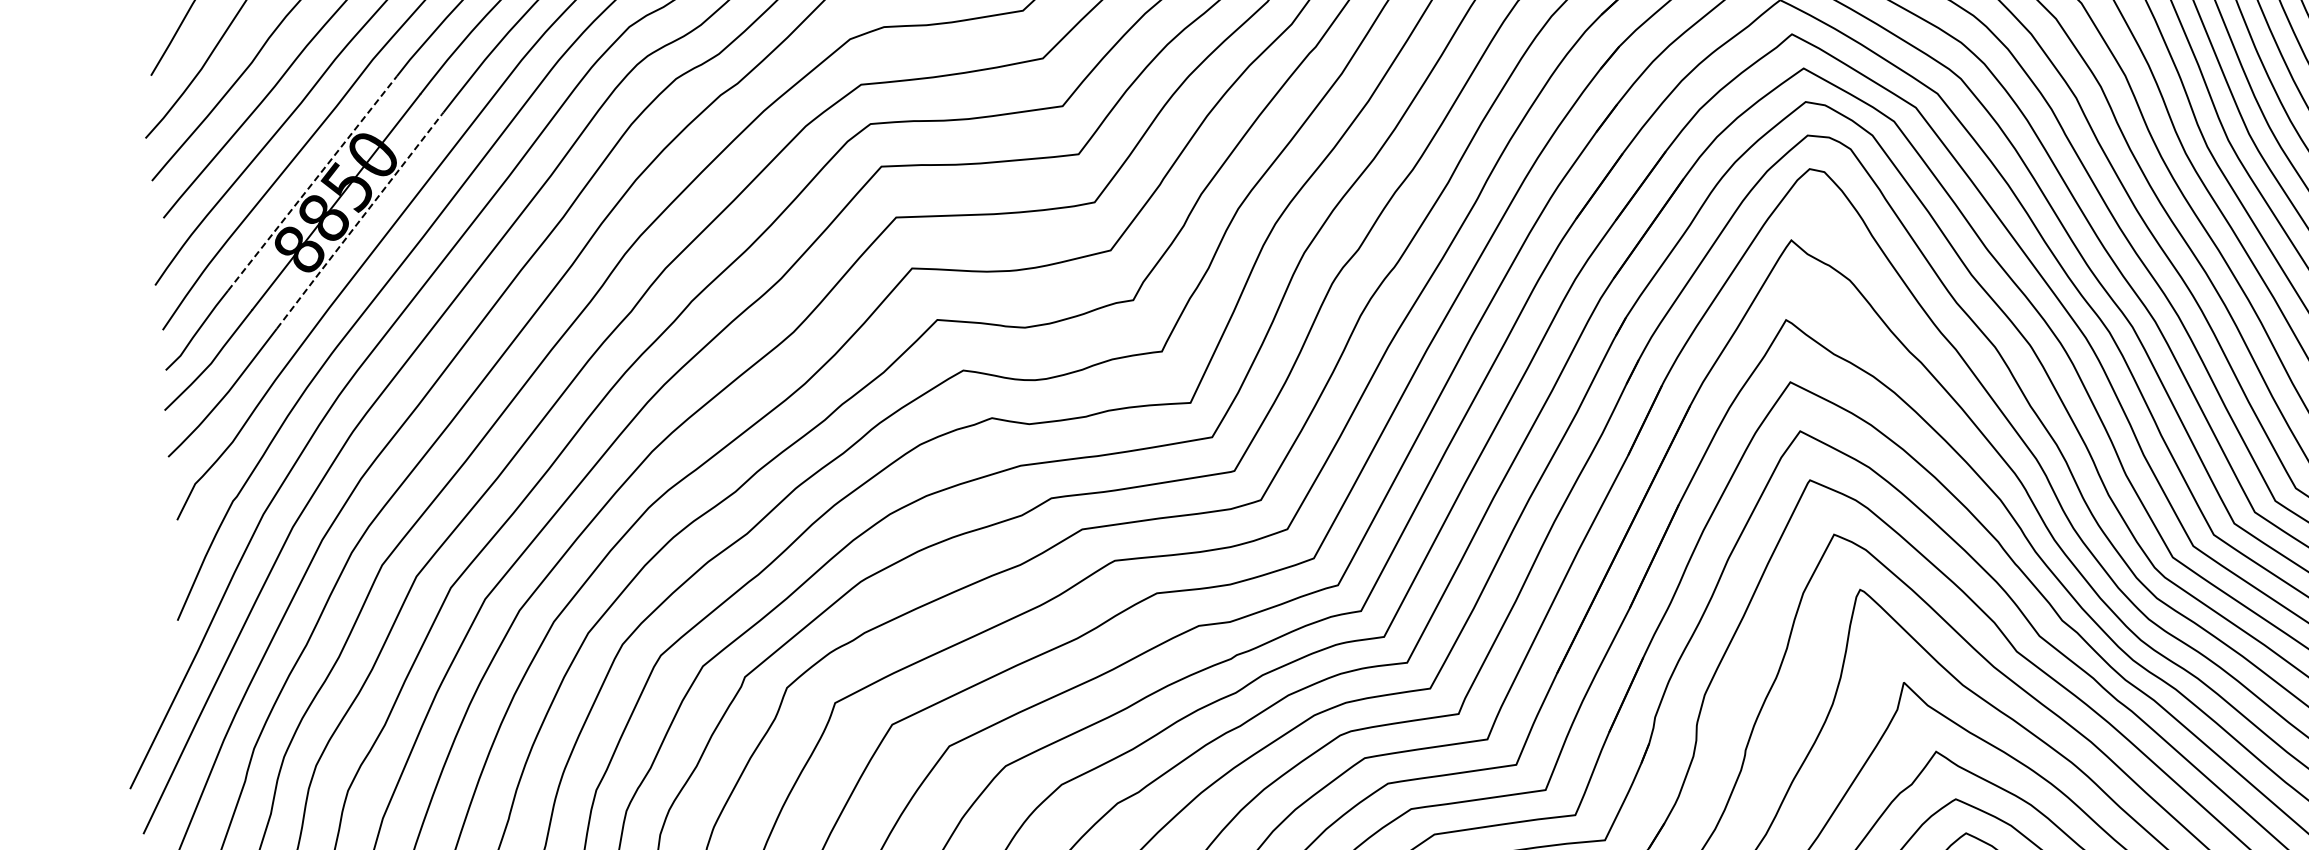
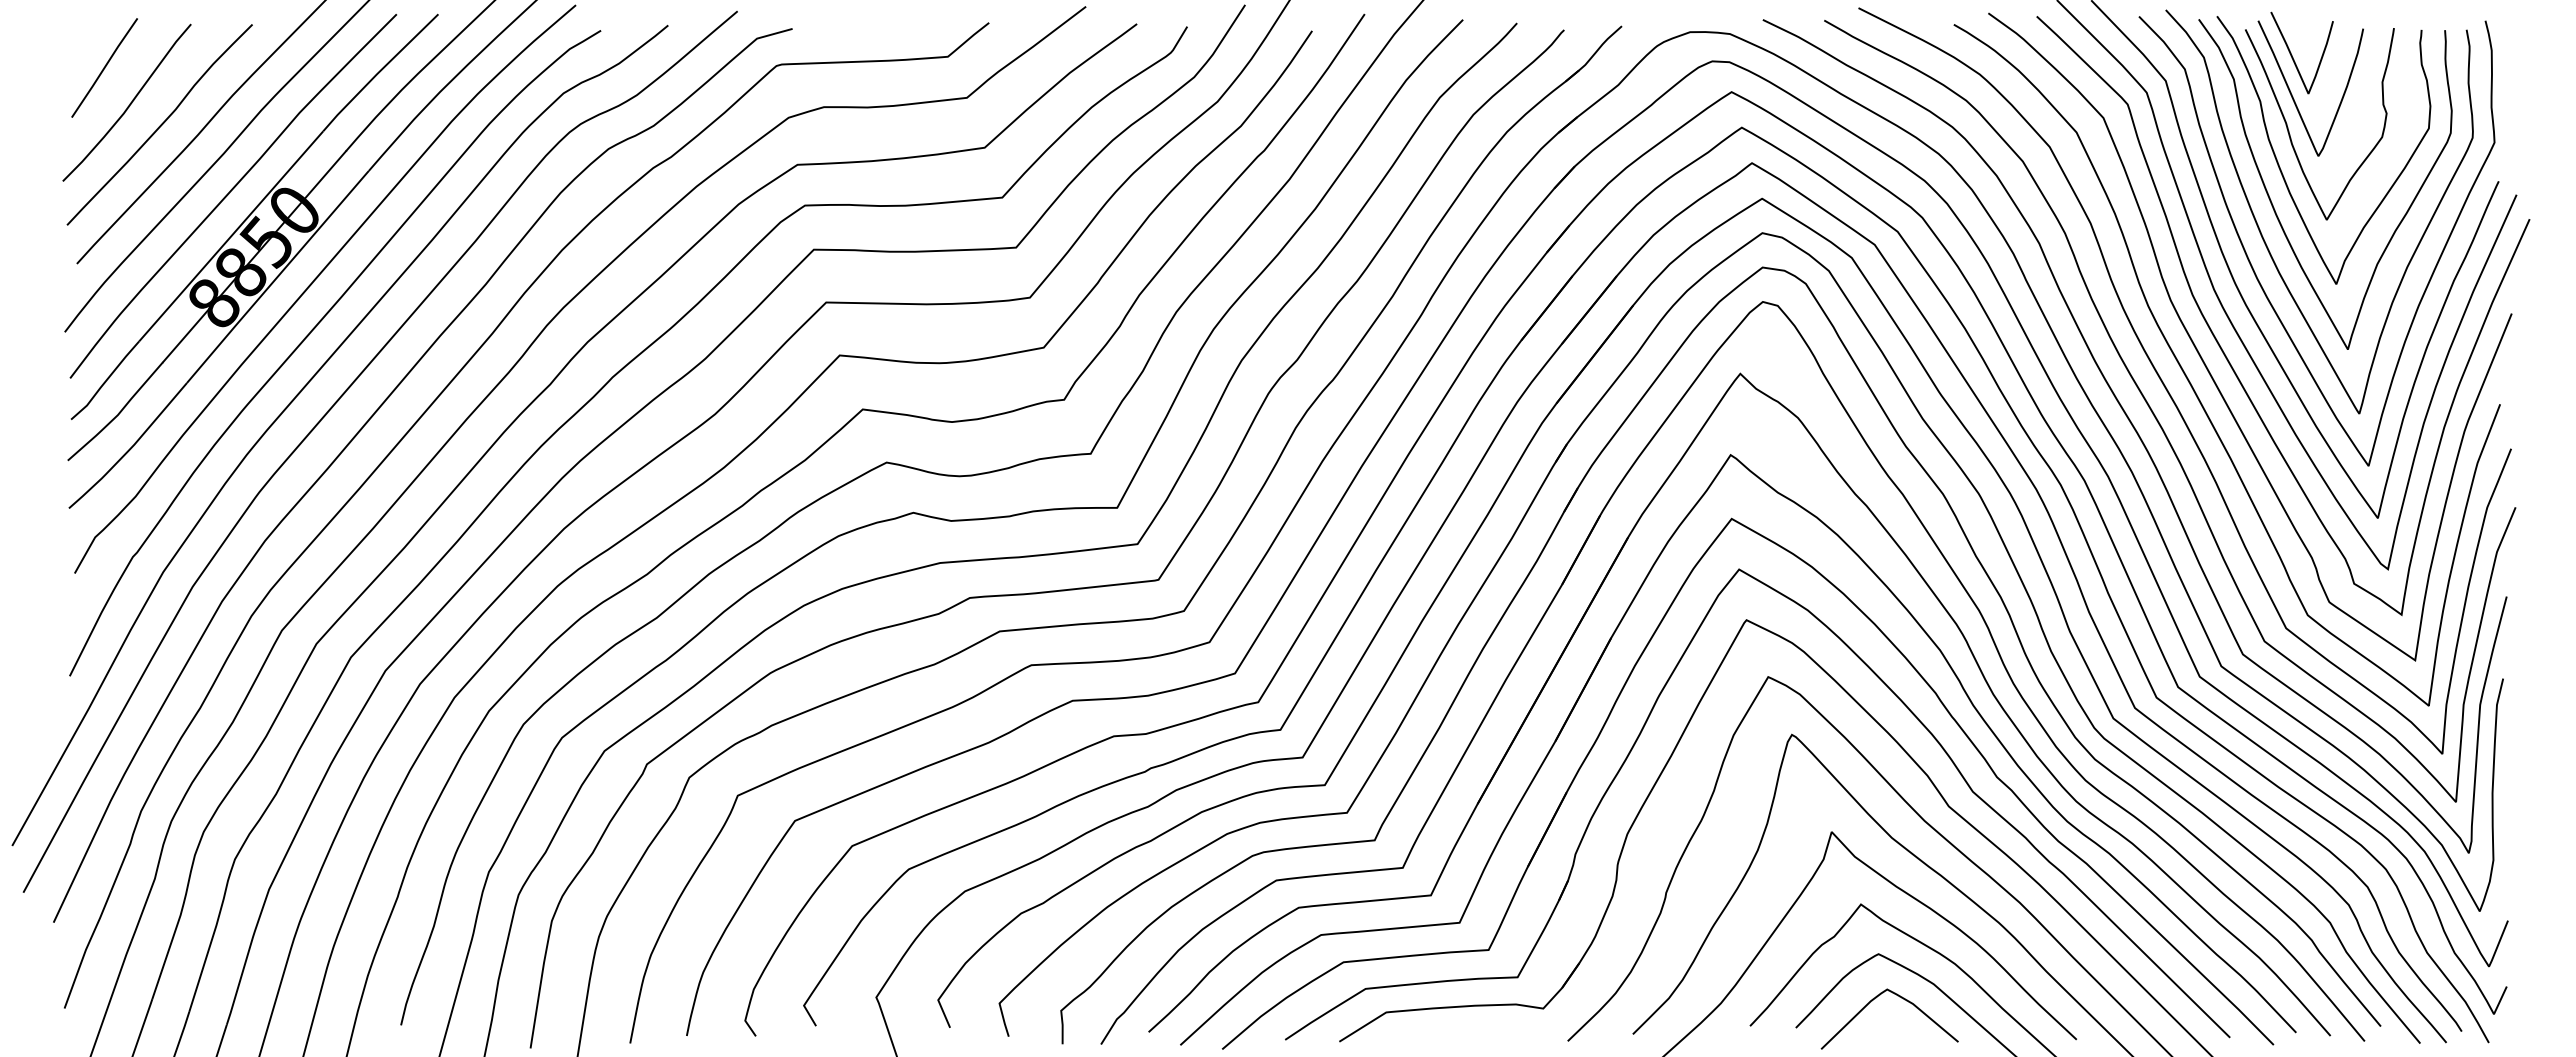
line: (312, 183) -> (231, 236), dashed -> solid
line: (360, 220) -> (278, 276), dashed -> solid

